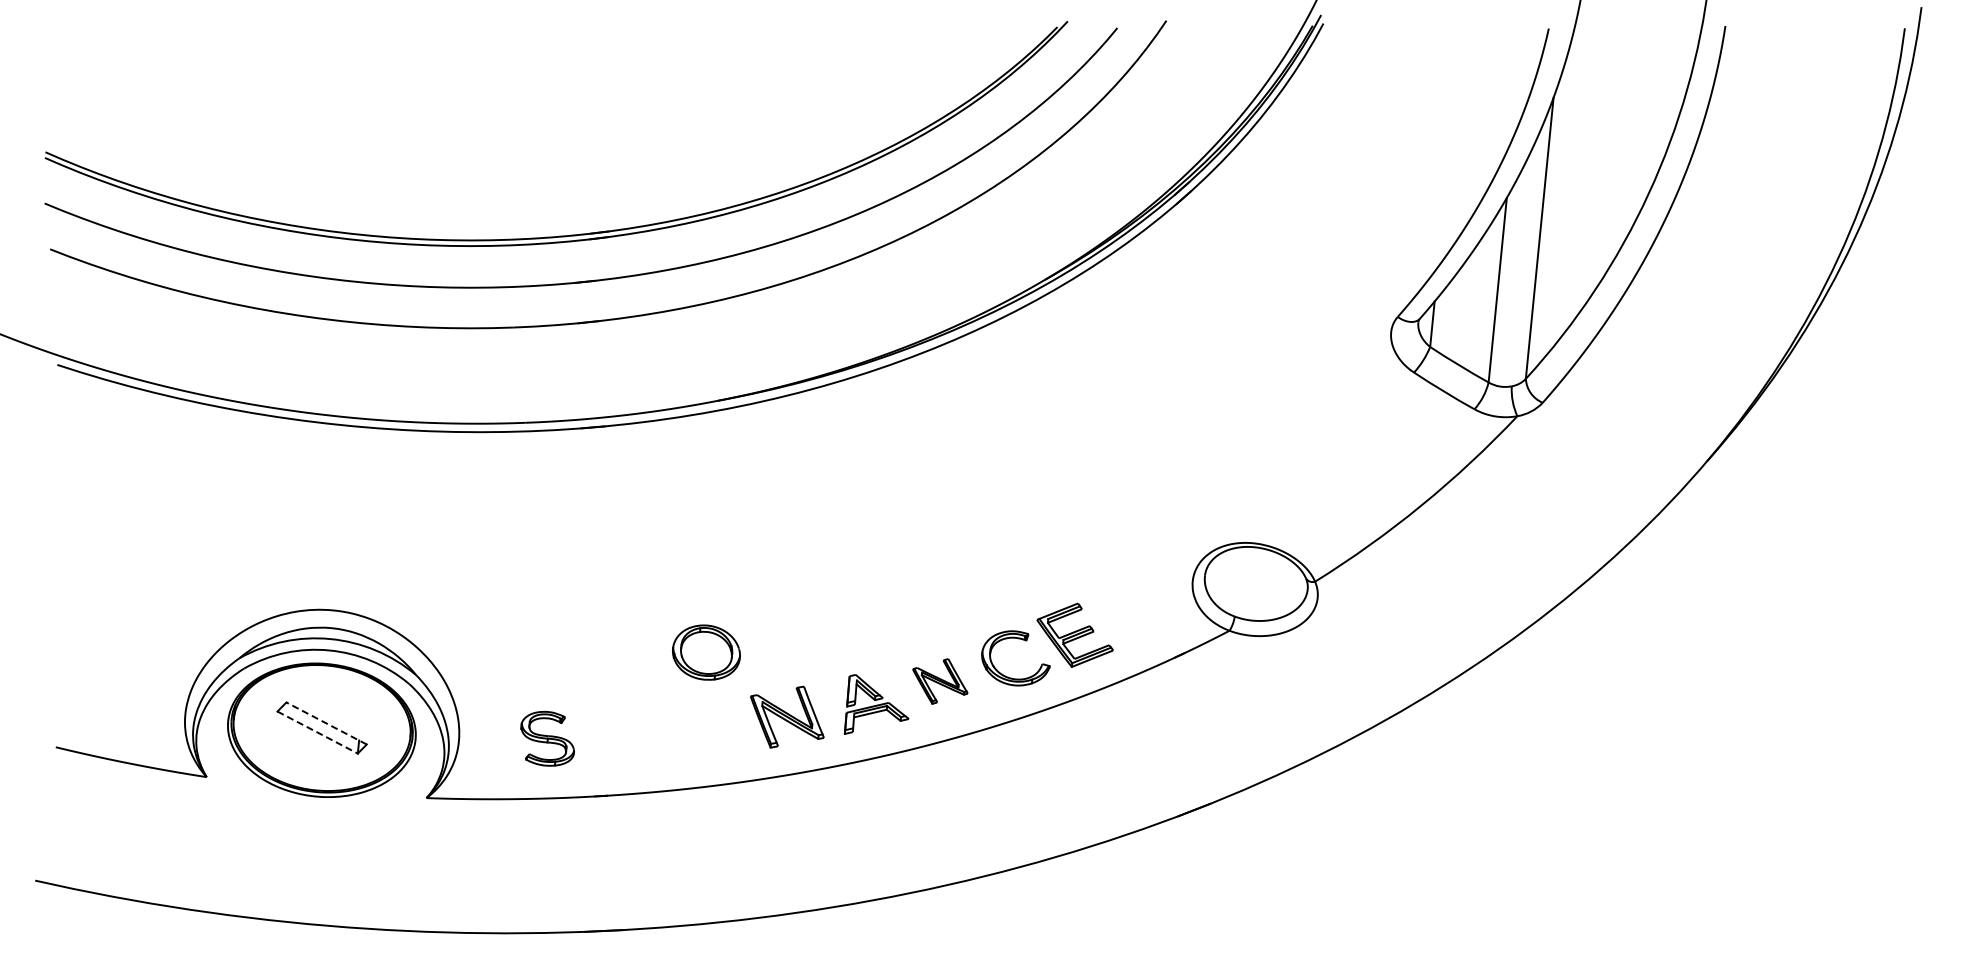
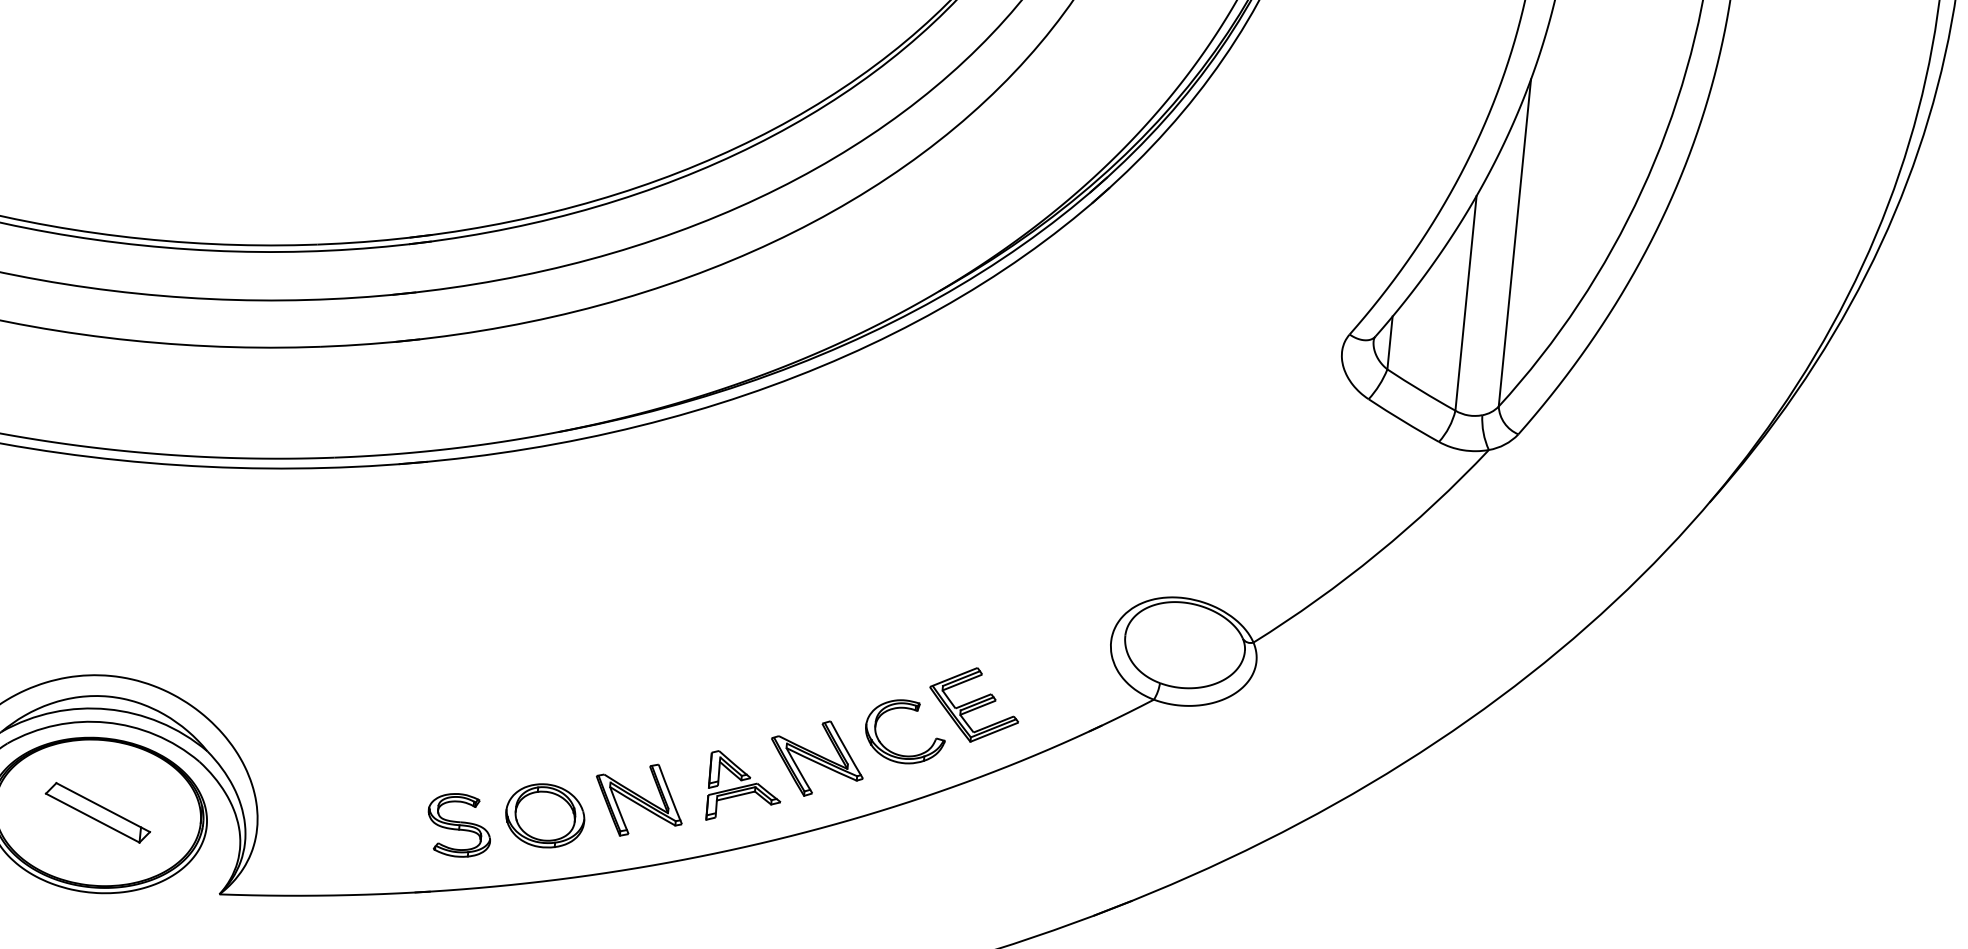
part: (706, 652) -> (545, 815), moved
part: (940, 681) -> (817, 758), size x1.43
line: (326, 723) -> (103, 807), dashed -> solid
line: (318, 732) -> (93, 818), dashed -> solid
part: (547, 738) -> (459, 825), moved

